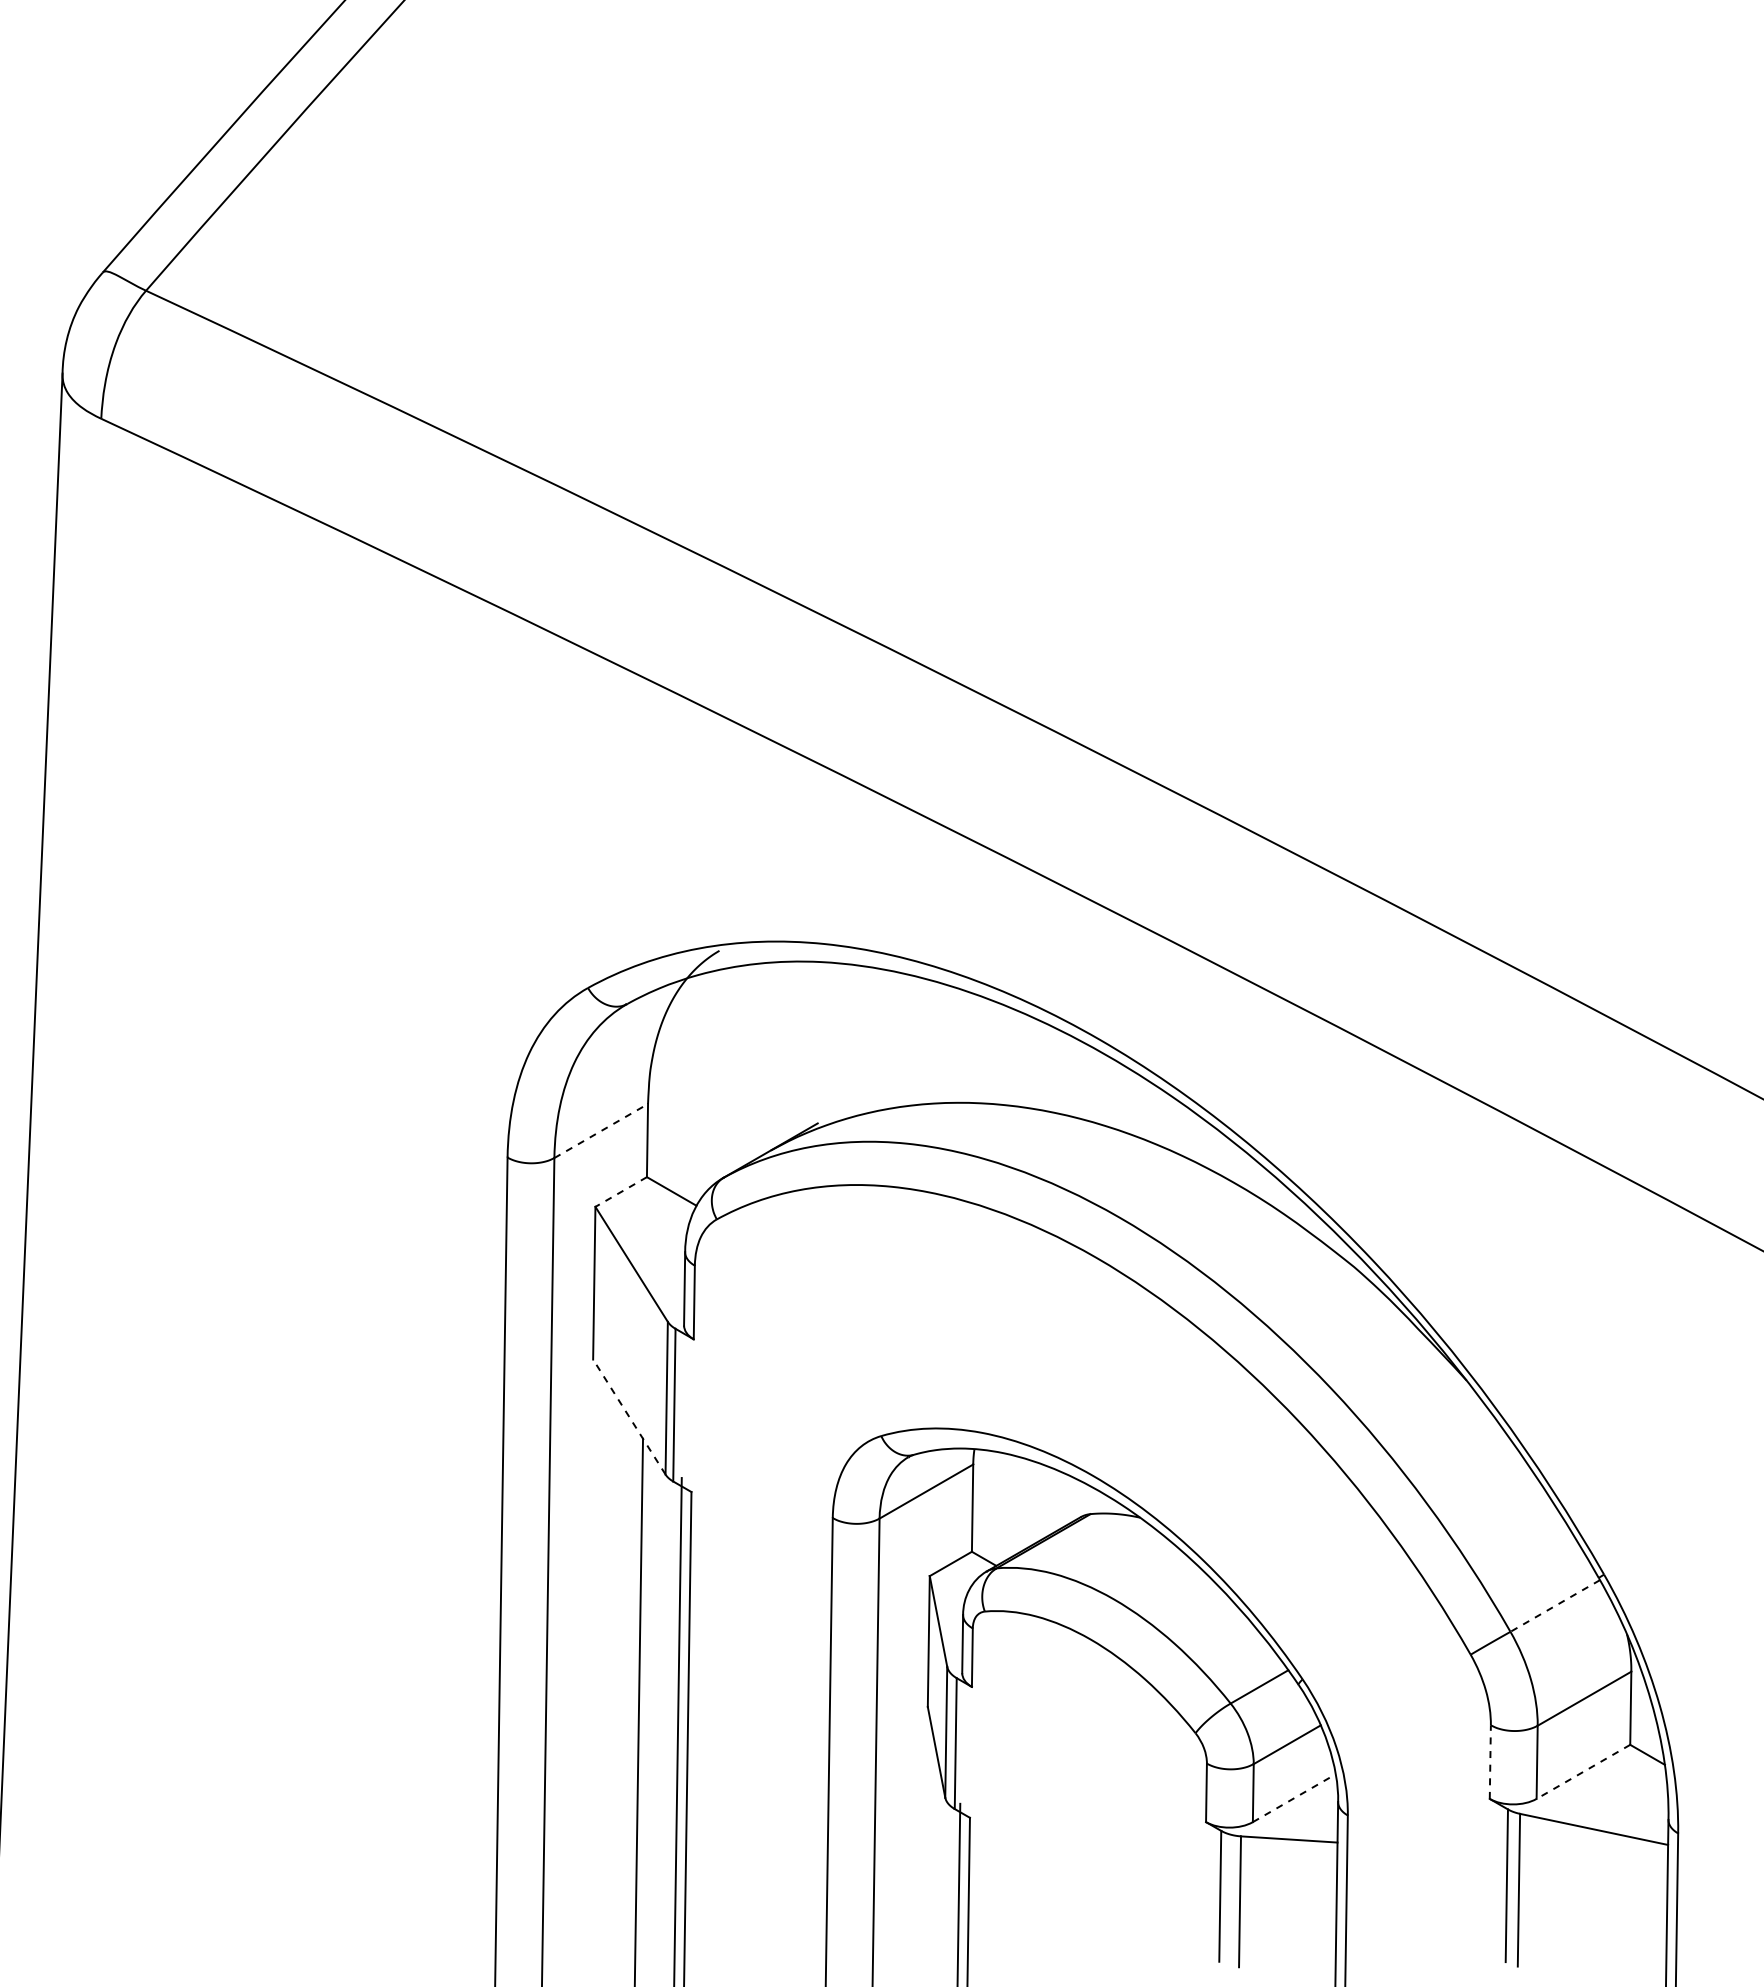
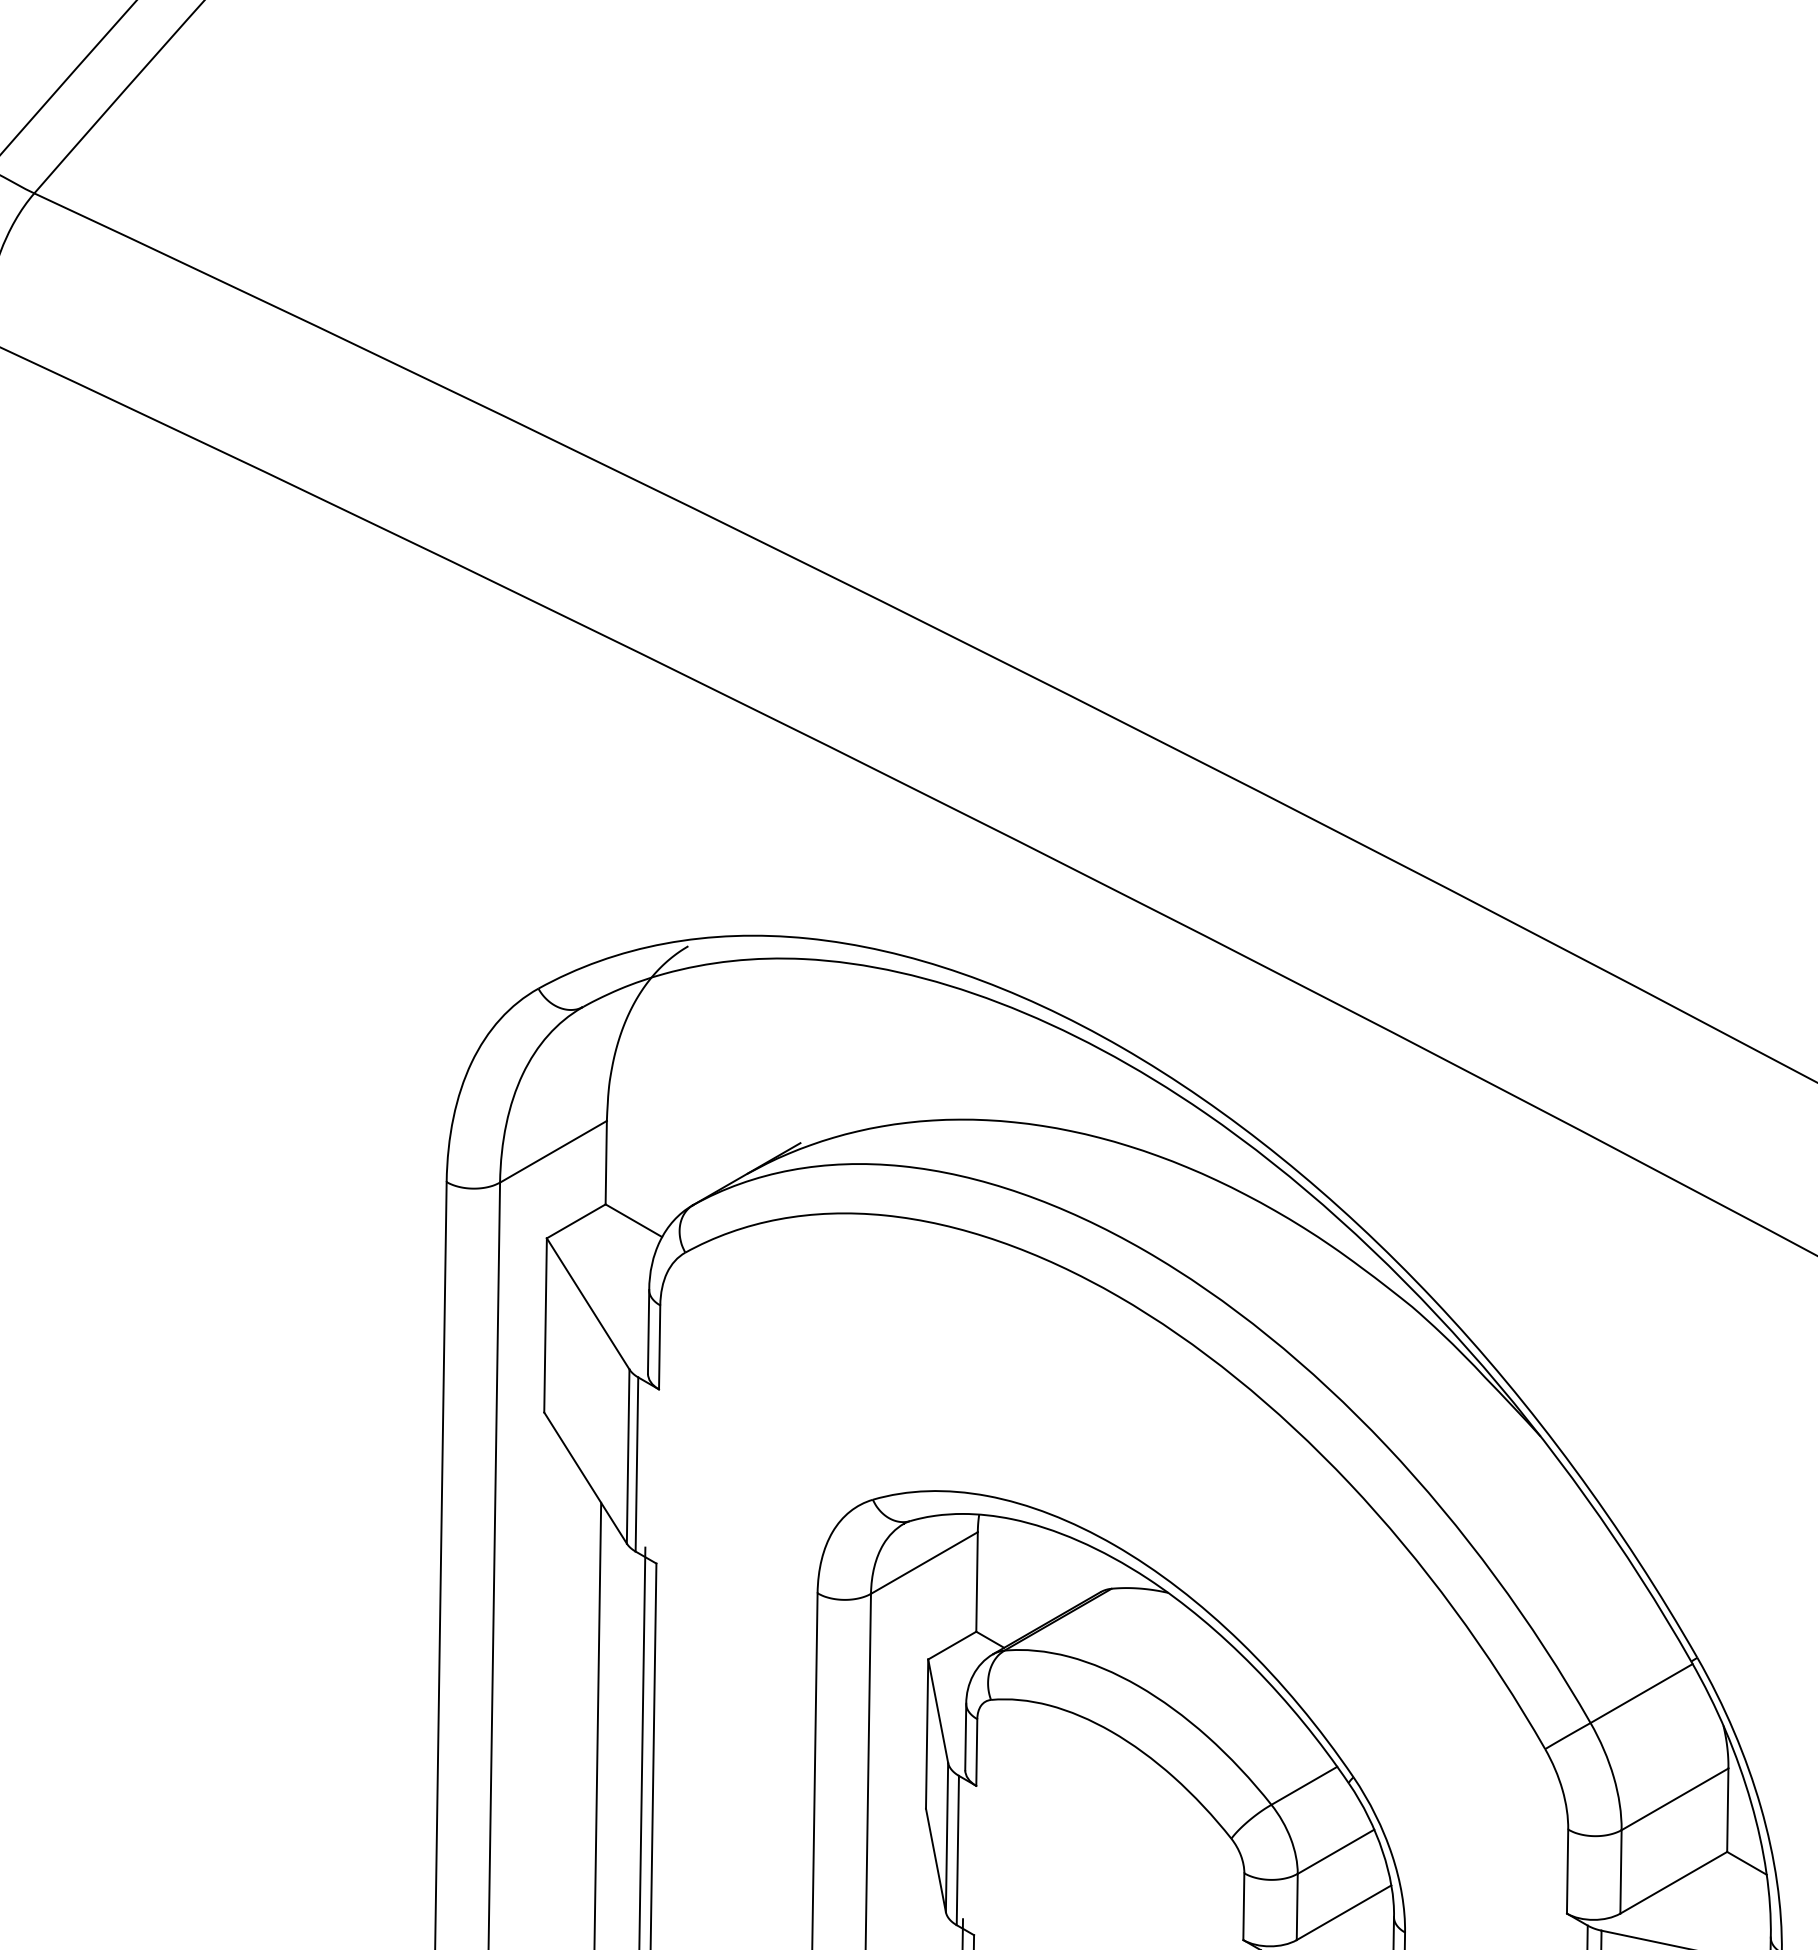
line: (601, 1130) -> (553, 1151), dashed -> solid
line: (621, 1192) -> (576, 1221), dashed -> solid
line: (629, 1417) -> (585, 1478), dashed -> solid
line: (1555, 1605) -> (1641, 1692), dashed -> solid
line: (1490, 1762) -> (1567, 1872), dashed -> solid
line: (1582, 1772) -> (1672, 1883), dashed -> solid
line: (1294, 1798) -> (1344, 1913), dashed -> solid

